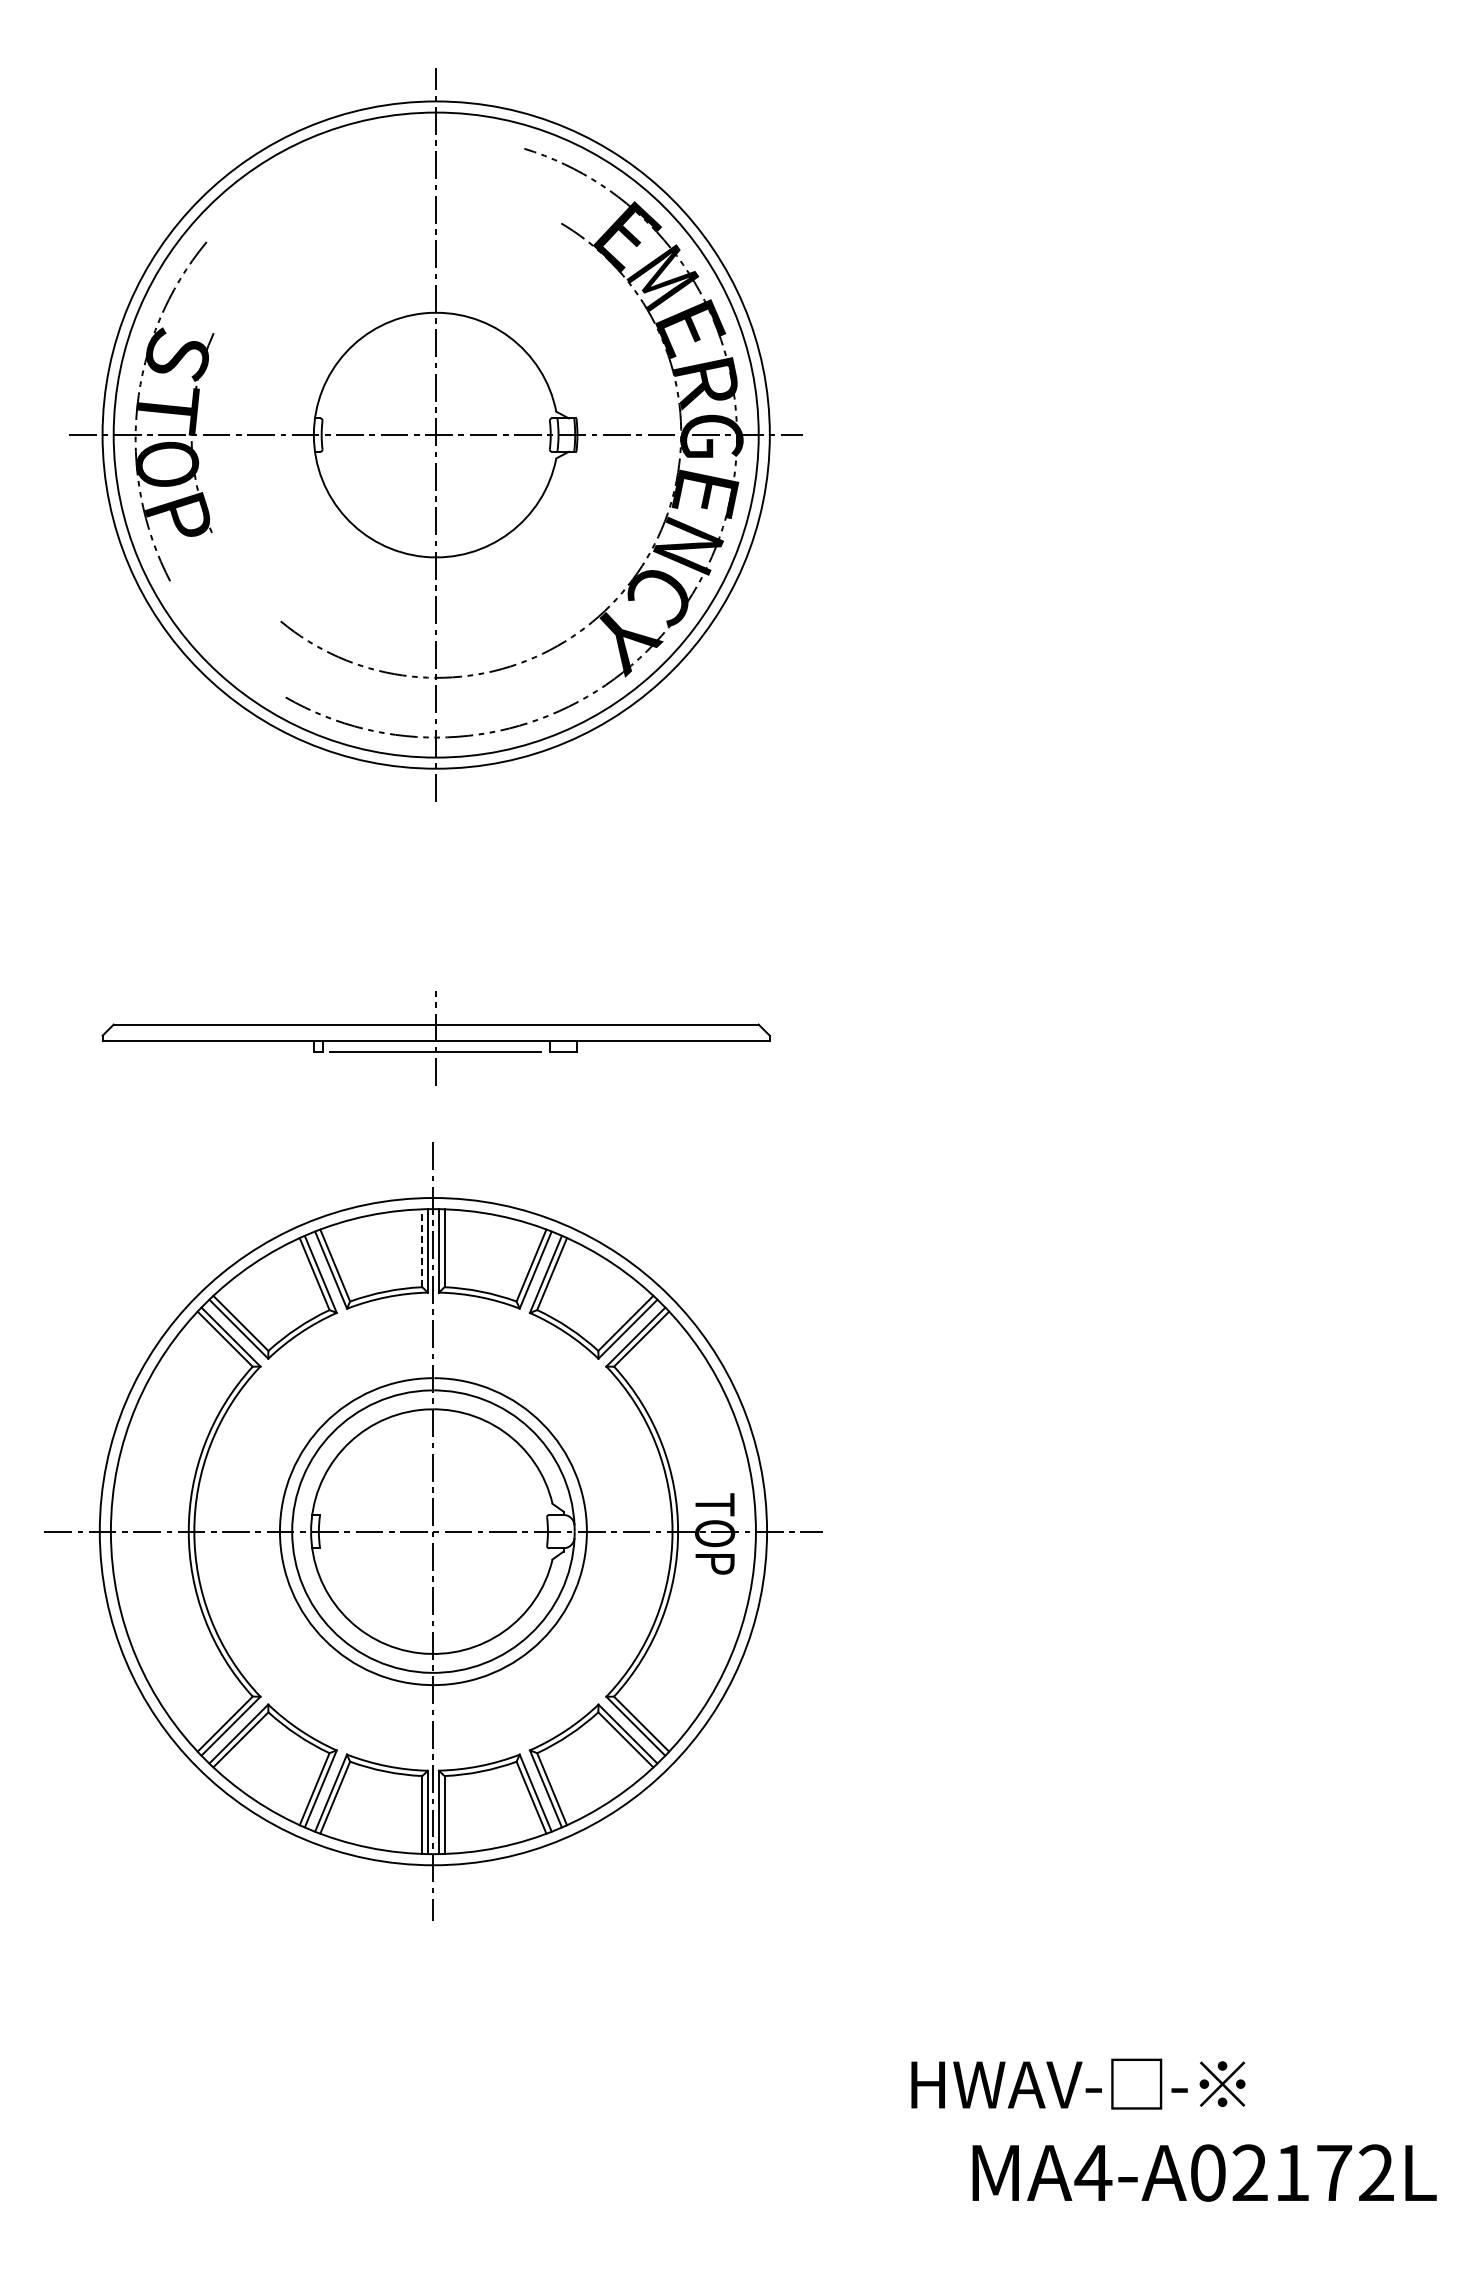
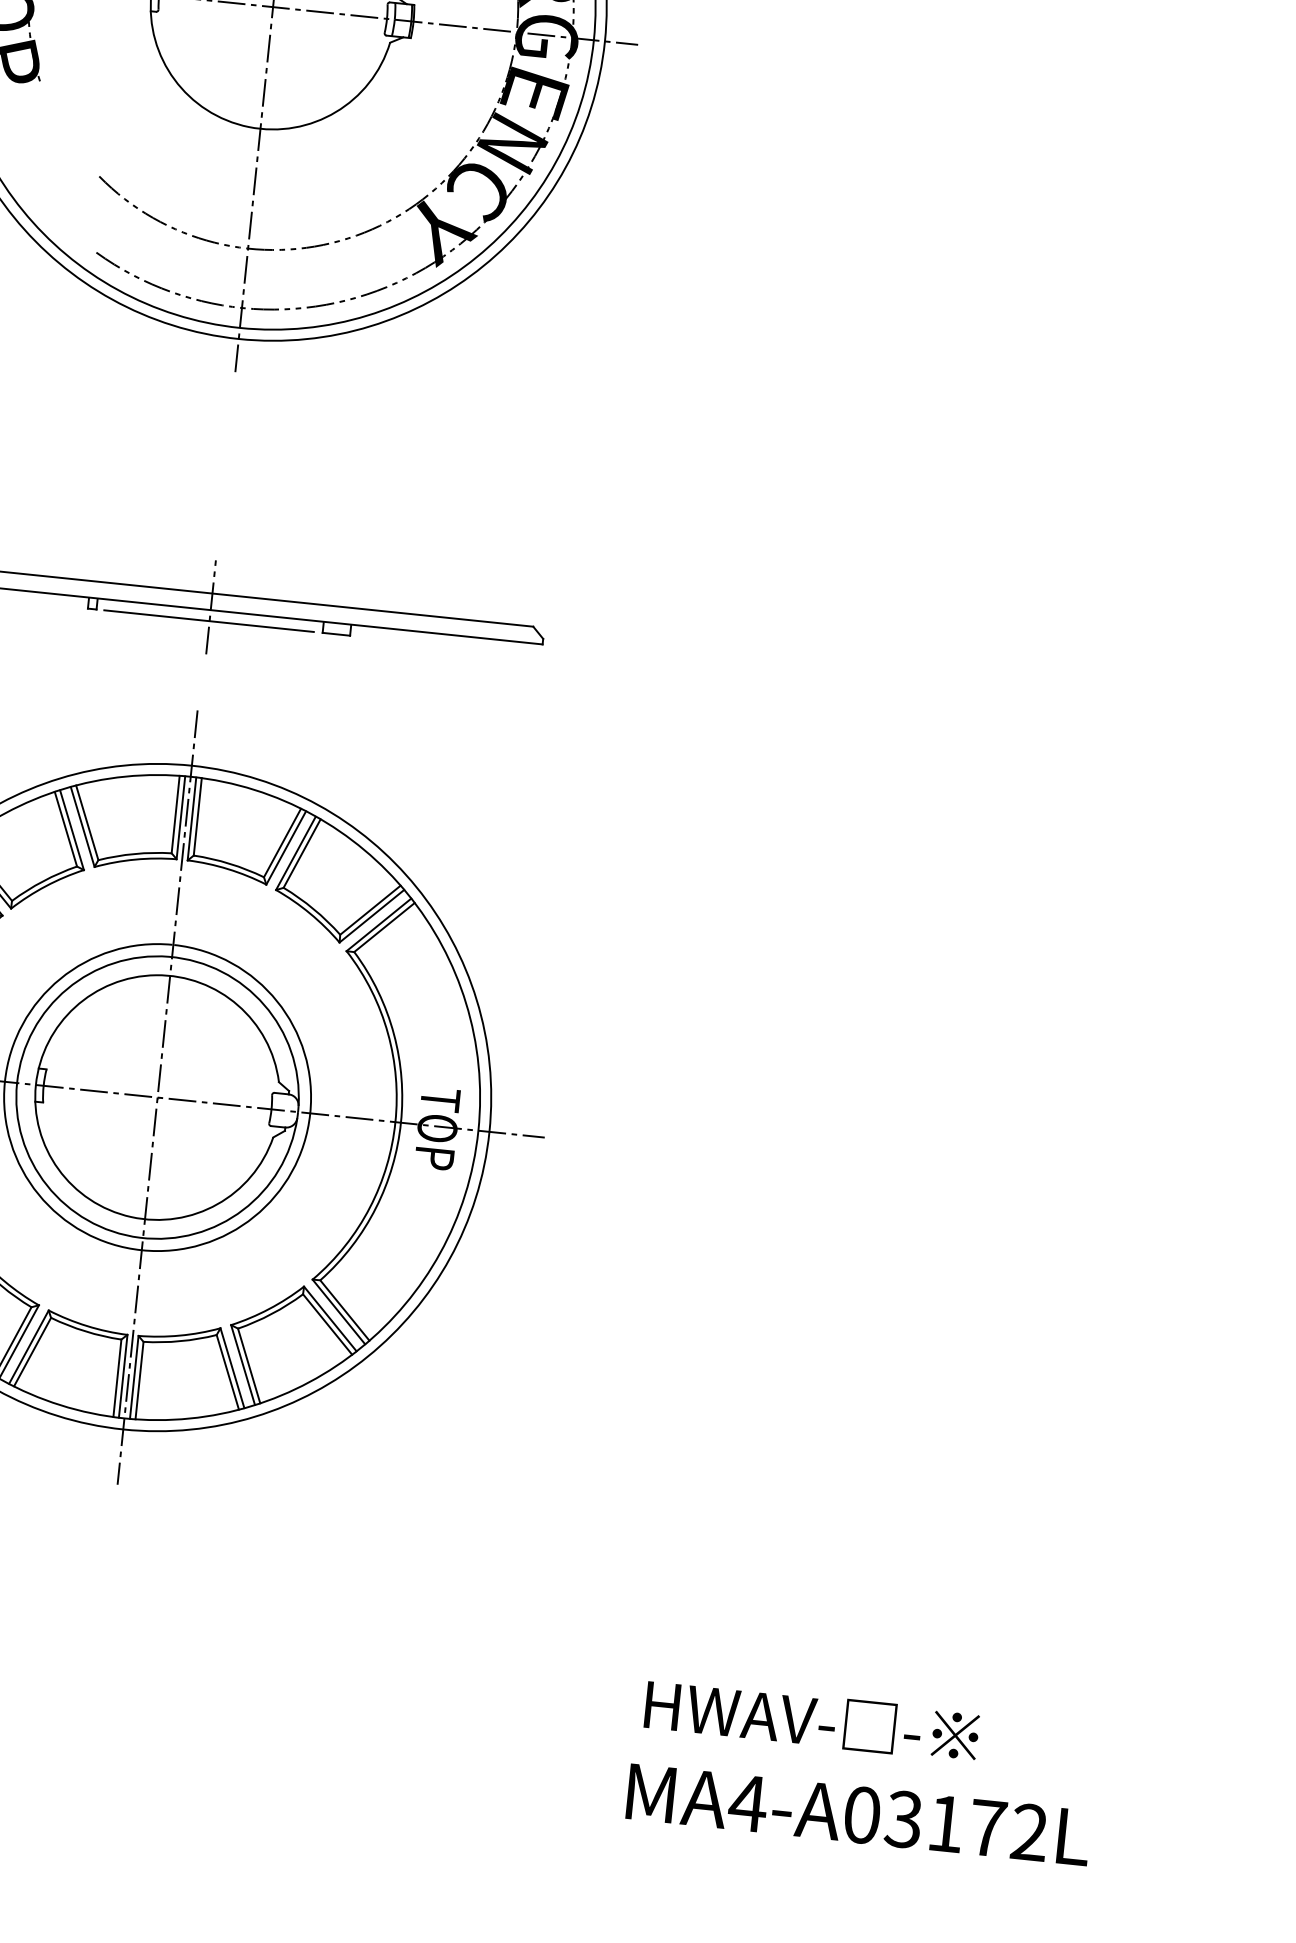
line: (422, 1248) -> (175, 814), dashed -> solid
text: (1078, 2083) -> (812, 1720), moved
text: (1249, 2172) -> (903, 1818), MA4-A02172L -> MA4-A03172L

